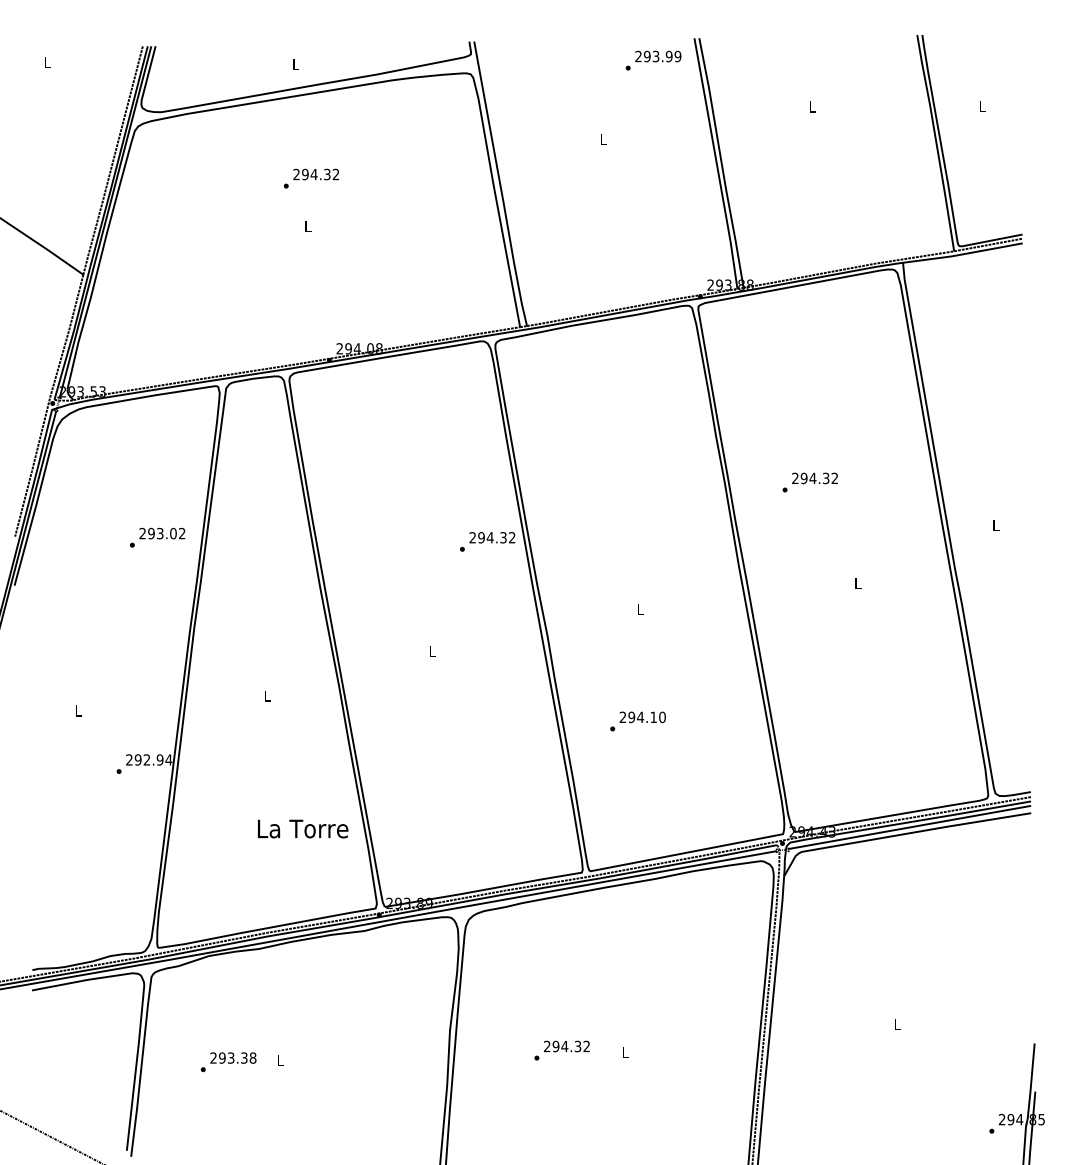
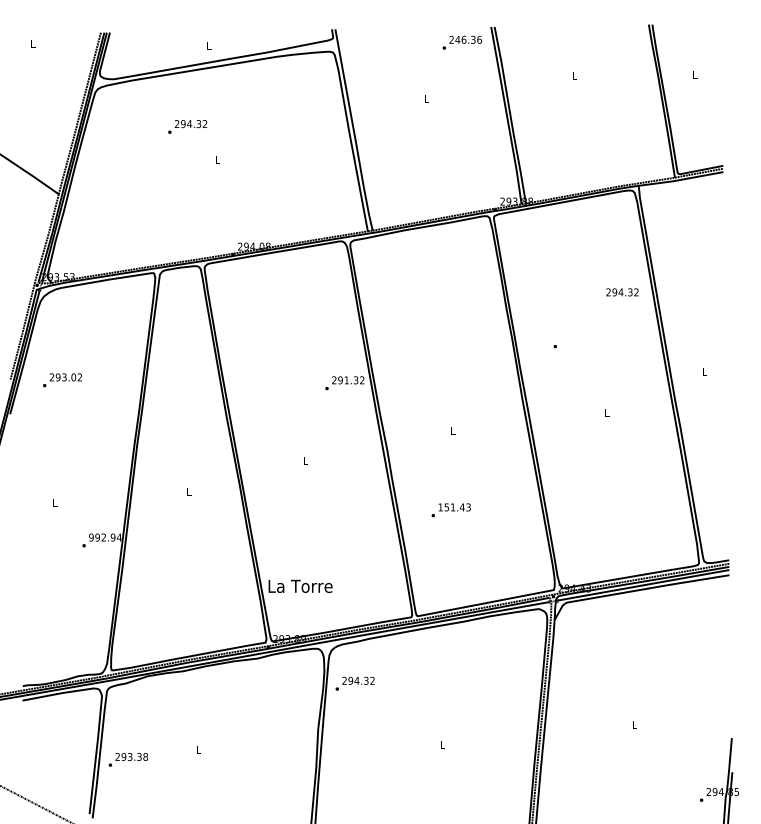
text: (662, 56) -> (468, 39), 293.99 -> 246.36
text: (311, 178) -> (187, 126), moved
text: (814, 478) -> (622, 292), moved
text: (157, 537) -> (62, 380), moved
text: (489, 537) -> (346, 380), 294.32 -> 291.32
text: (642, 717) -> (454, 507), 294.10 -> 151.43
text: (129, 759) -> (91, 537), 292.94 -> 992.94
text: (303, 828) -> (300, 586), moved
text: (561, 1050) -> (354, 683), moved
text: (228, 1062) -> (128, 760), moved

